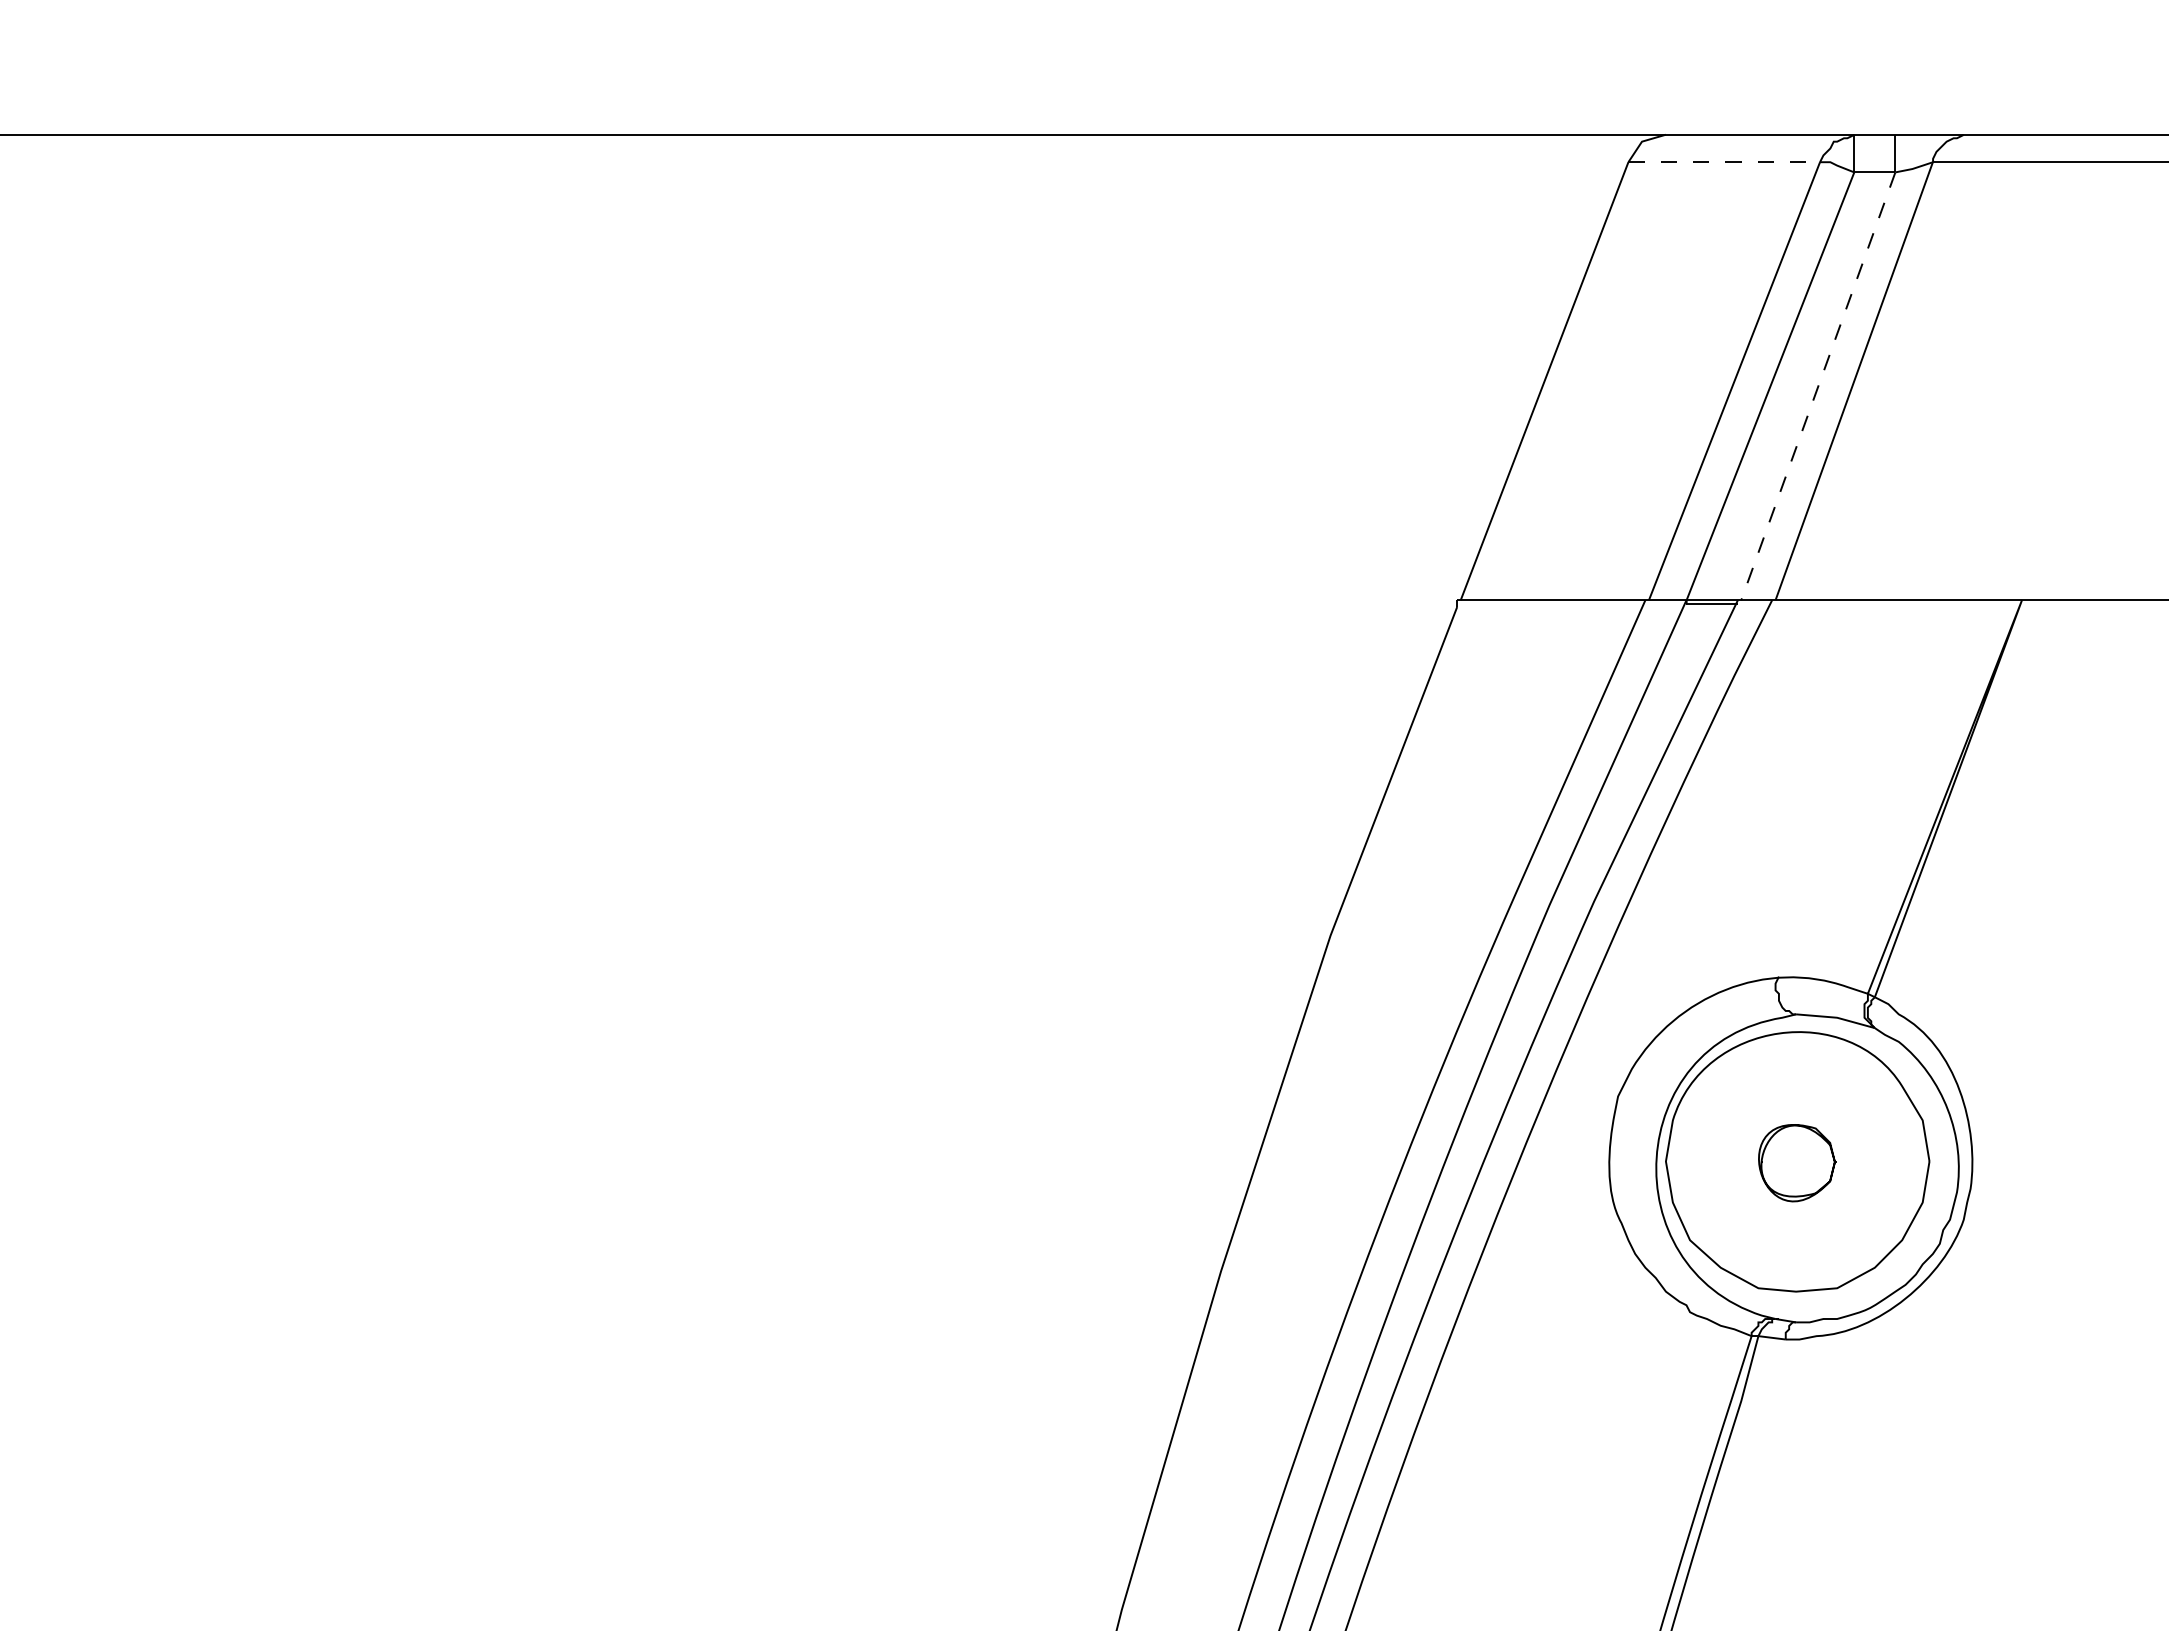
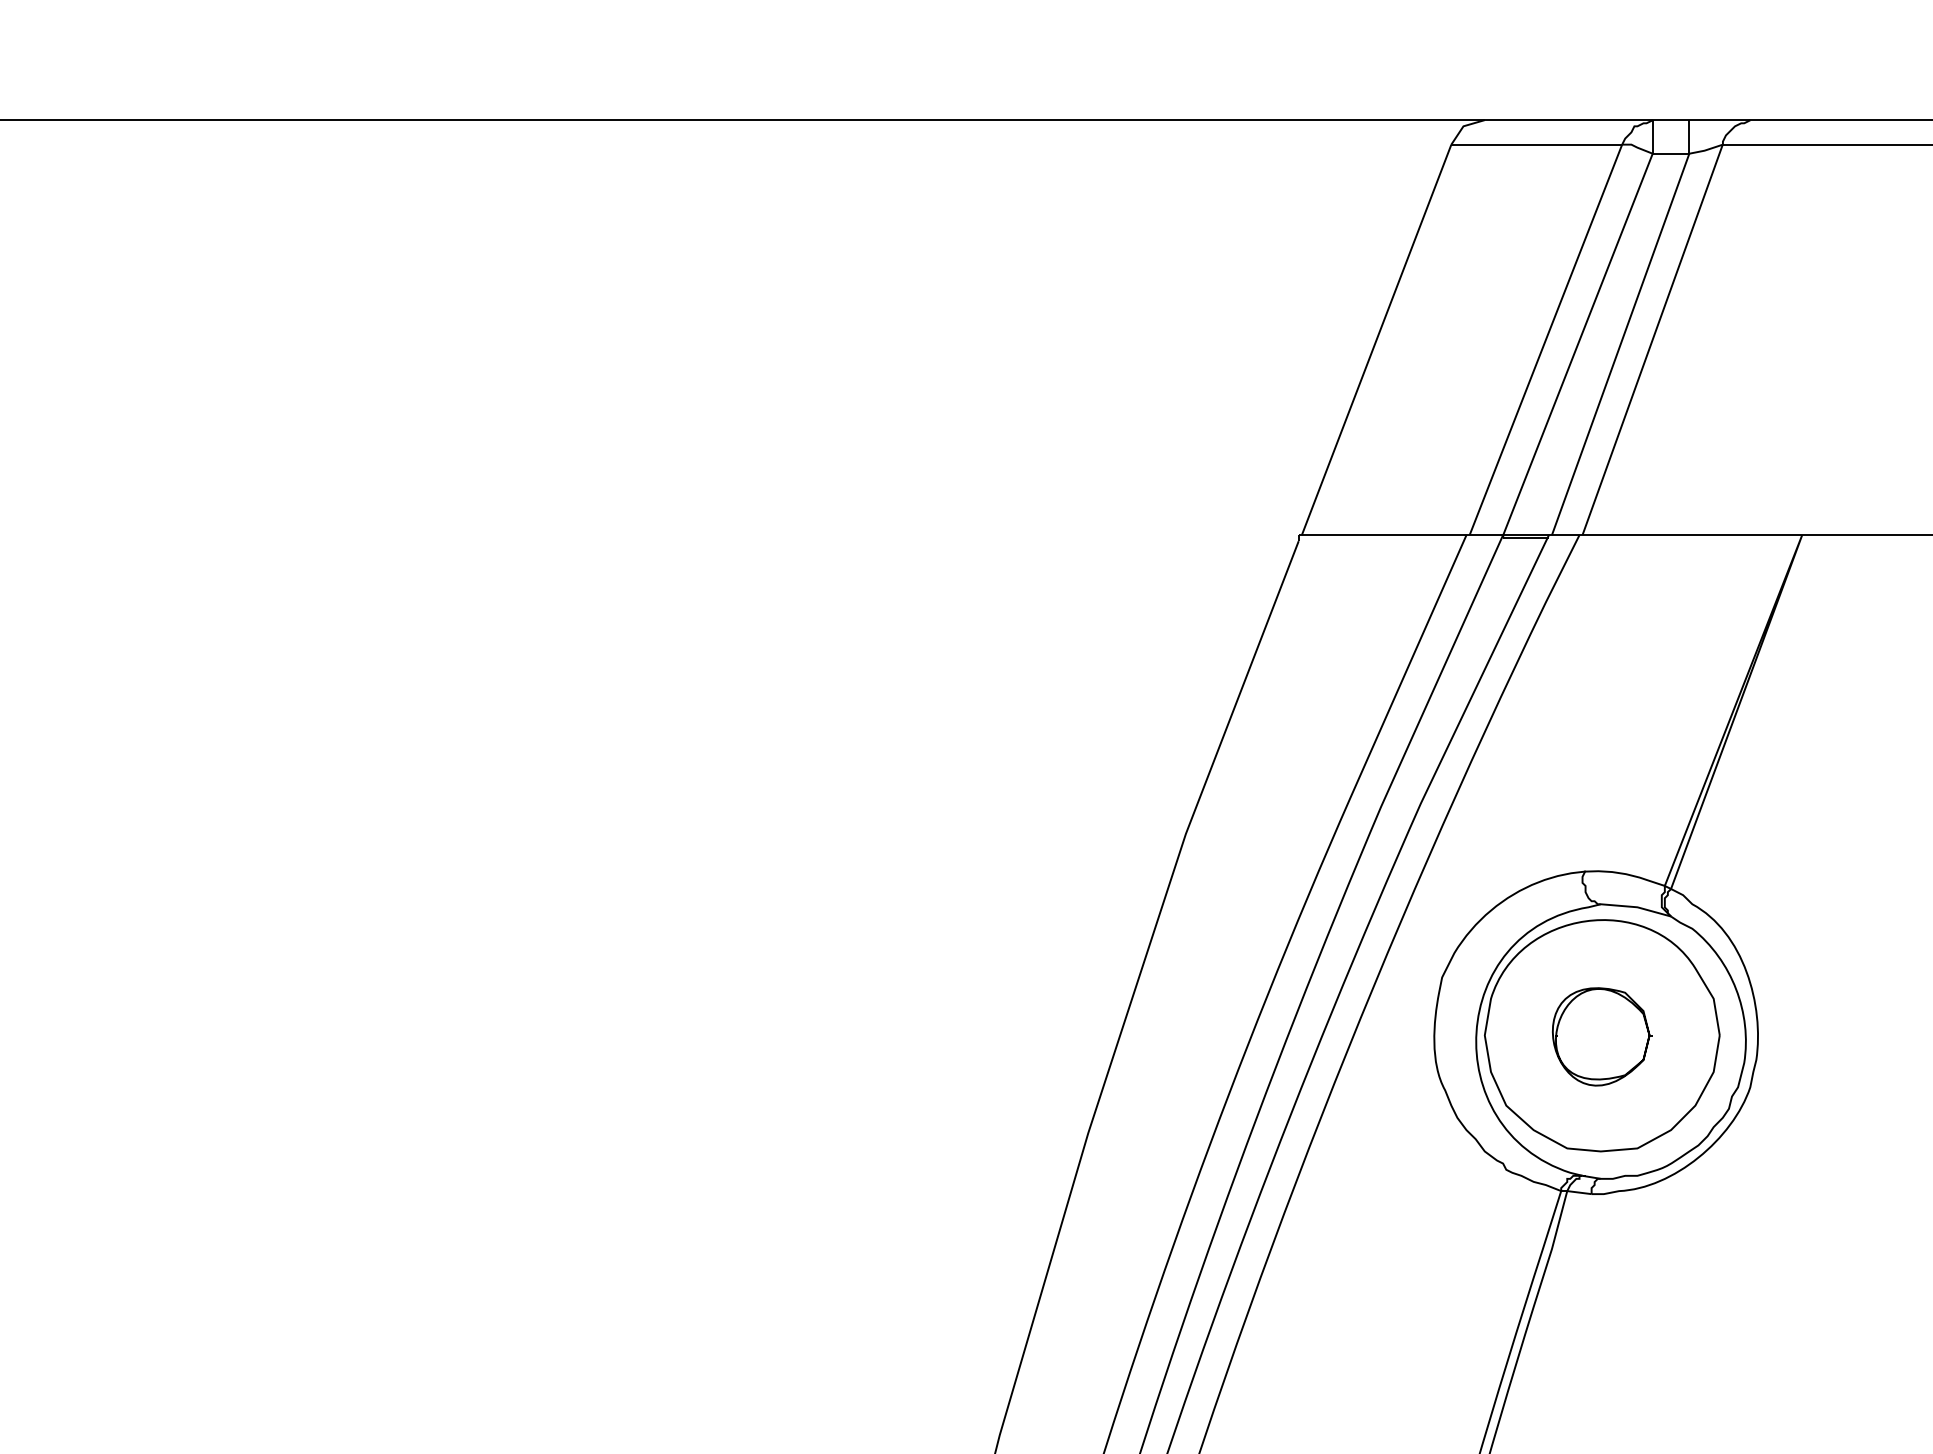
line: (1725, 162) -> (1537, 144), dashed -> solid
line: (1818, 386) -> (1620, 344), dashed -> solid
part: (1797, 1162) -> (1602, 1036), size x1.43

